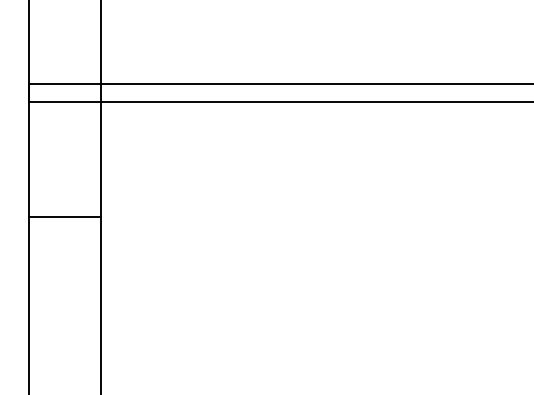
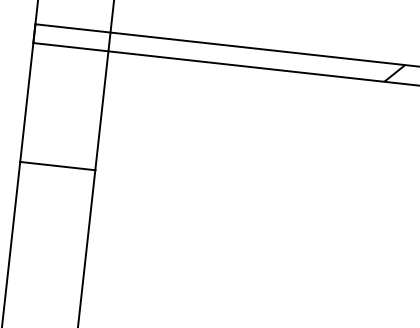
hatch: (375, 93) -> (394, 73), added

